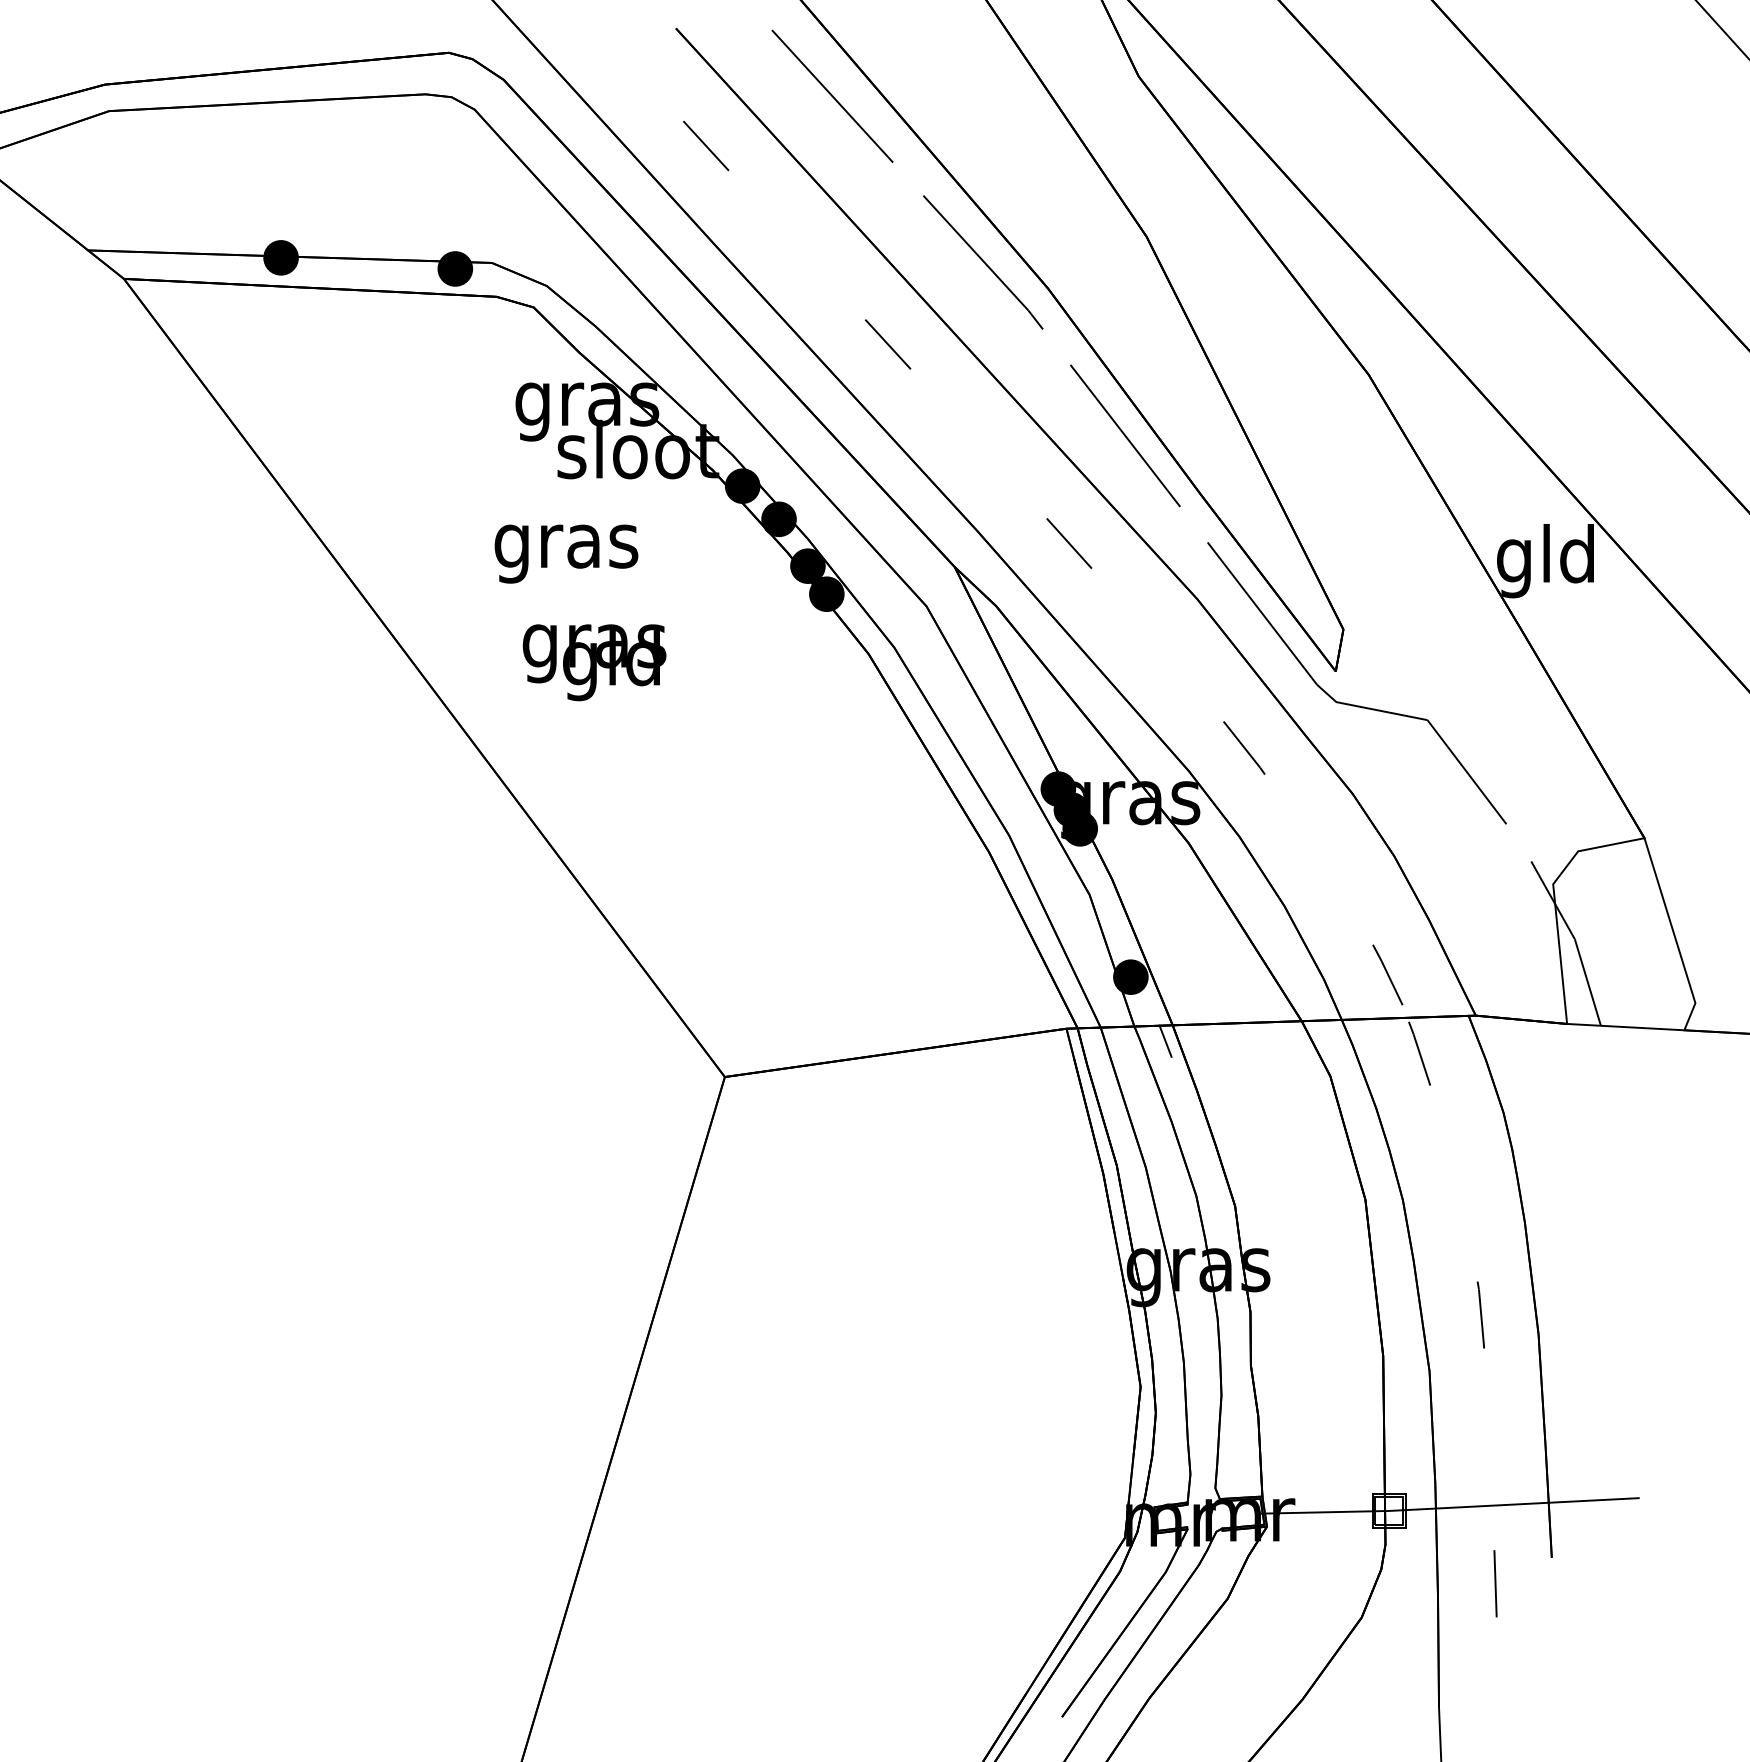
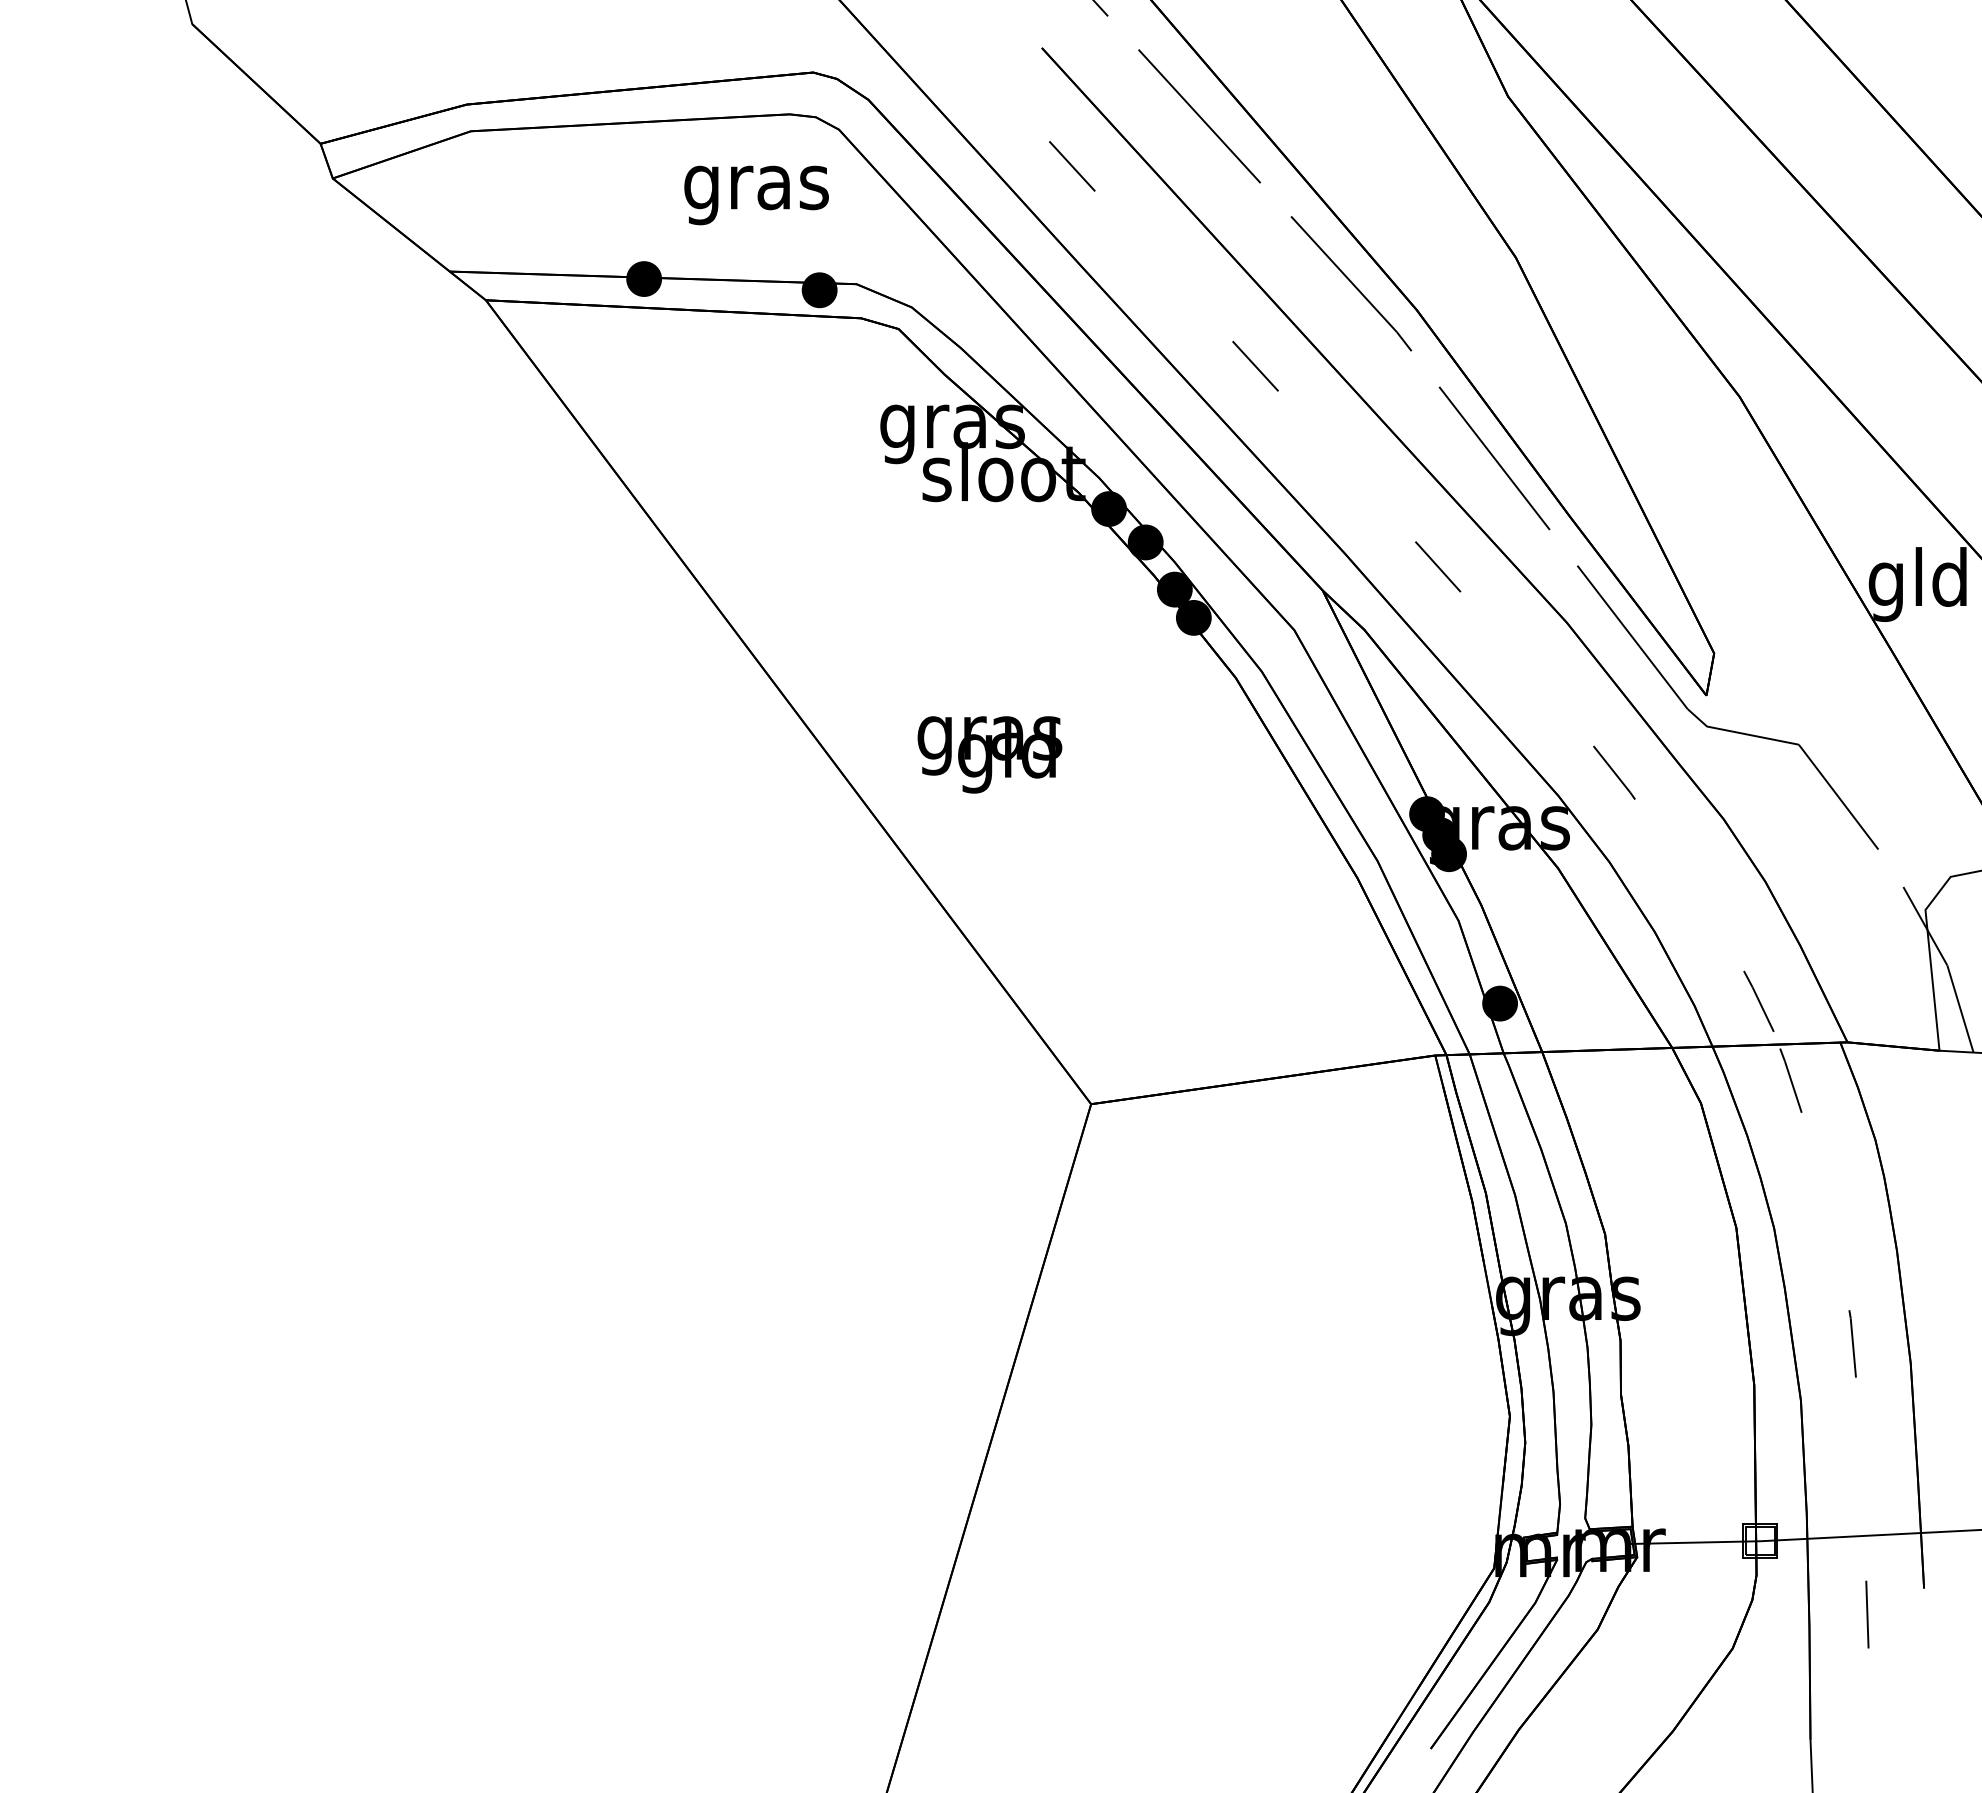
text: (566, 554) -> (756, 195), moved
text: (594, 662) -> (989, 754), moved
line: (1166, 1040) -> (1535, 1067), removed

